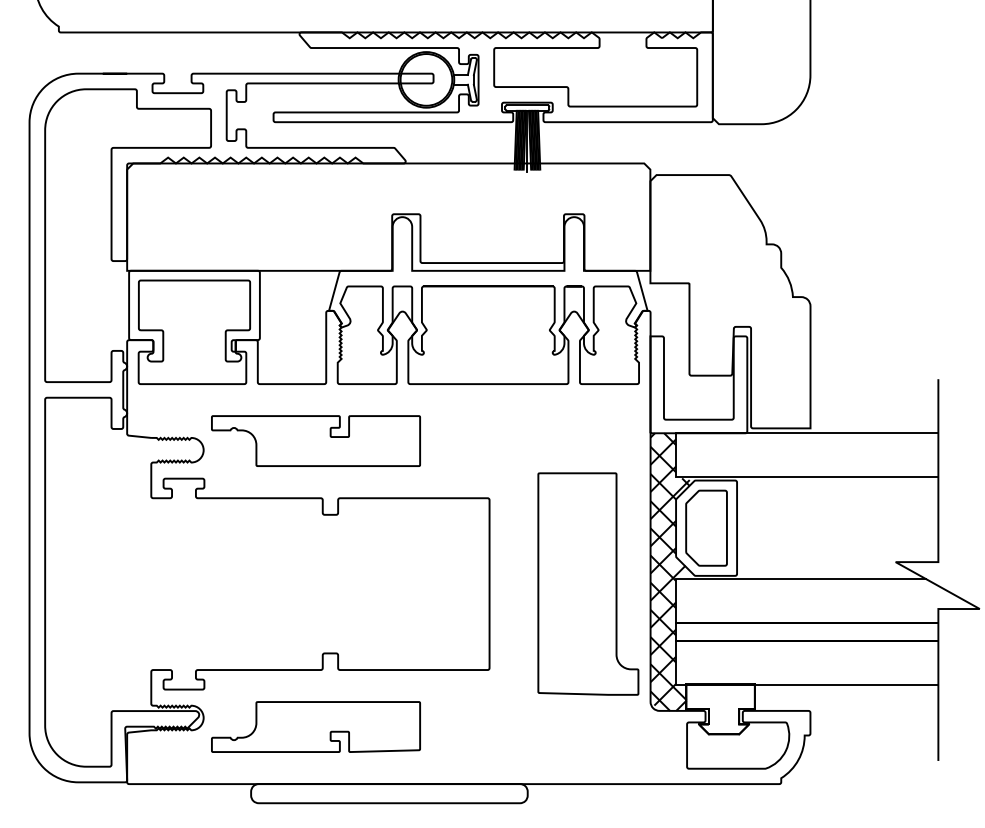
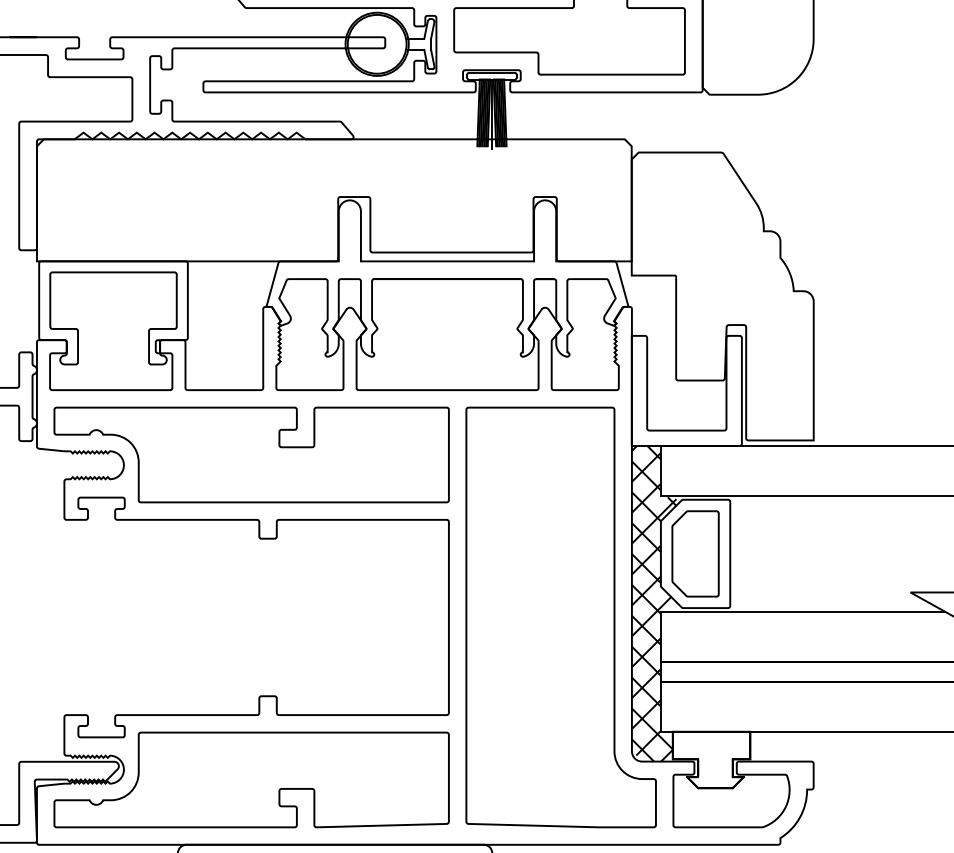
part: (315, 440) -> (251, 454), size x1.67
part: (588, 583) -> (561, 616), size x1.67
part: (315, 726) -> (251, 779), size x1.67

